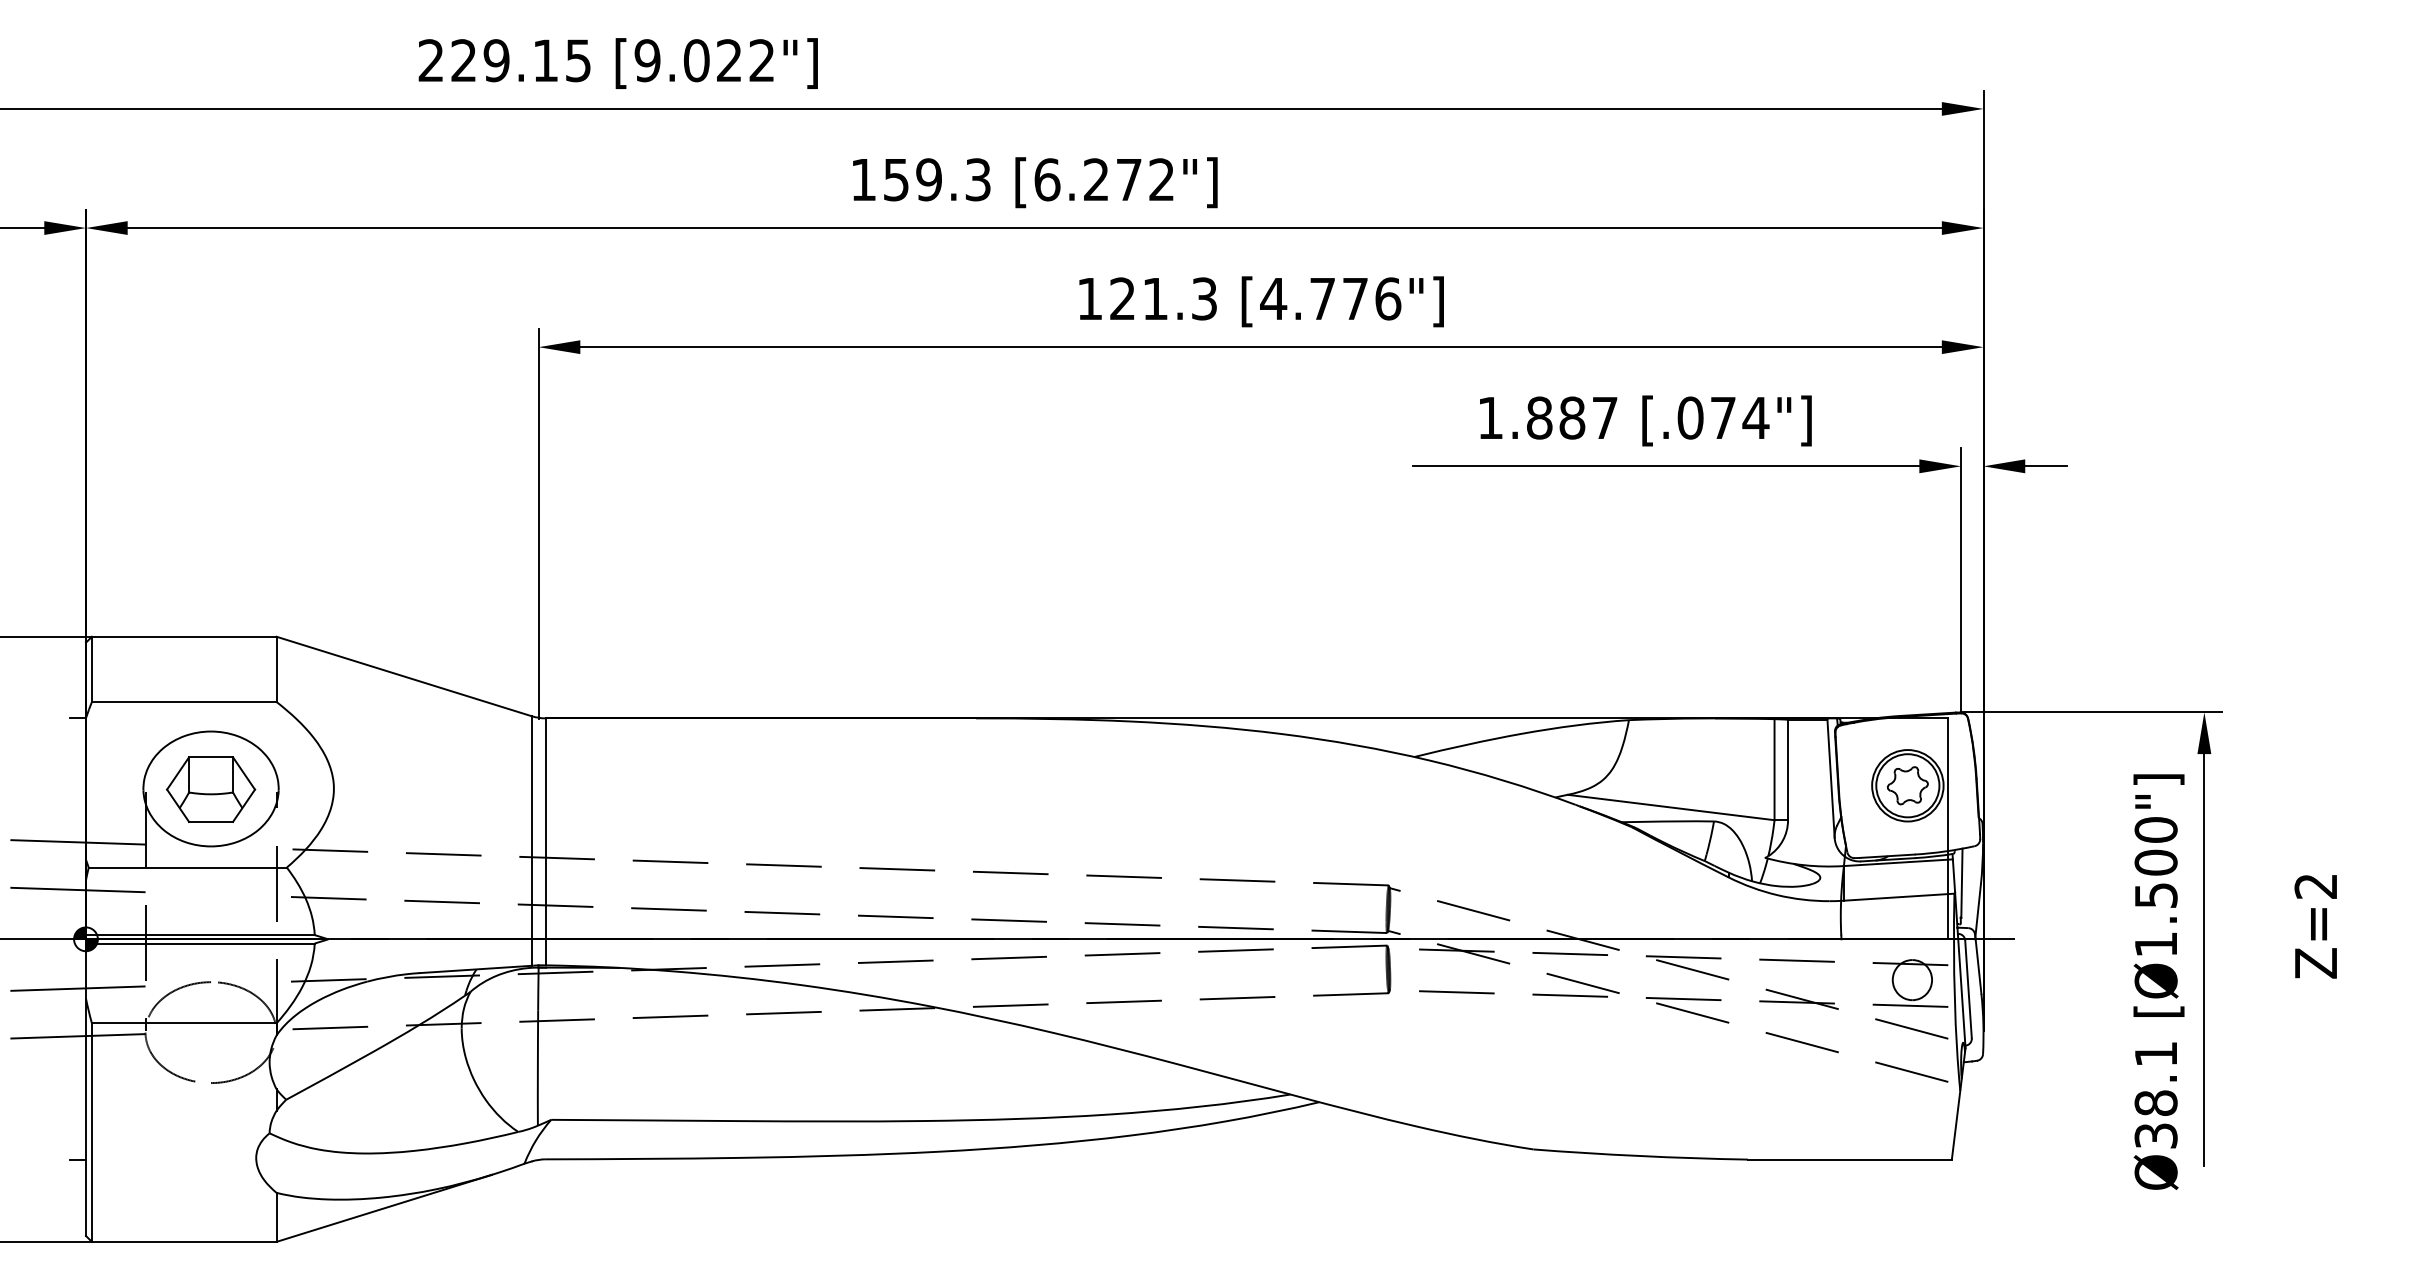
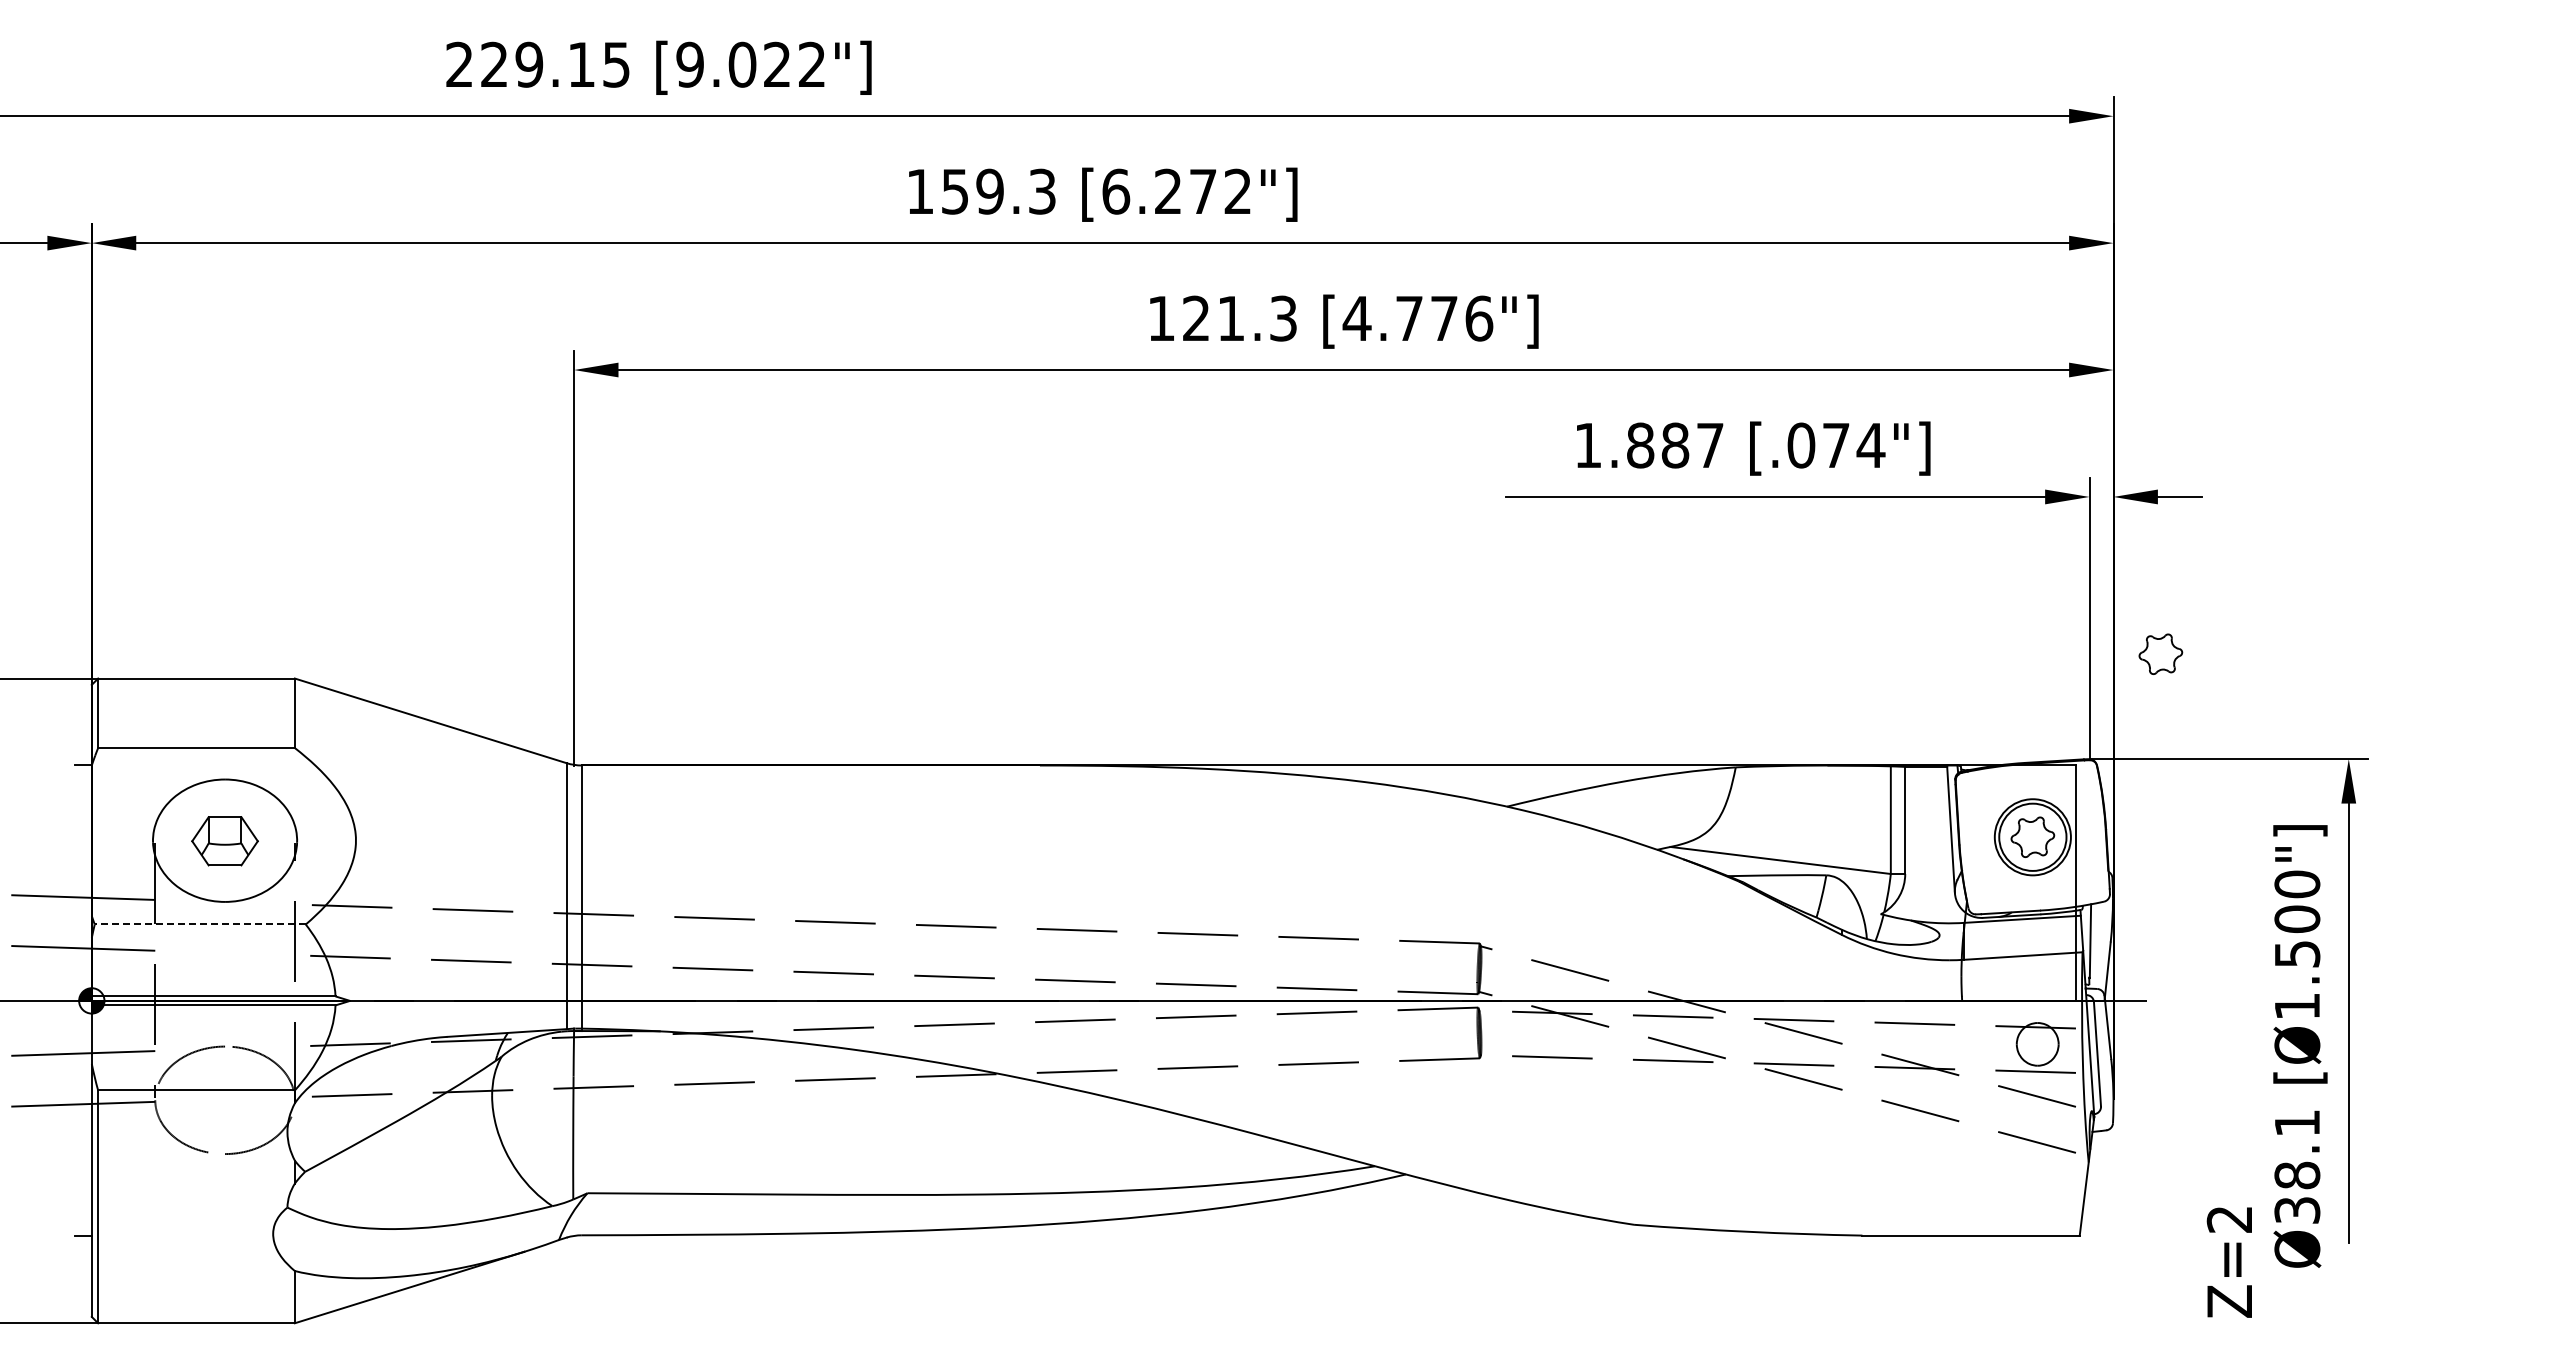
part: (2027, 613) -> (2160, 653), added
part: (210, 788) -> (224, 840), size x0.7
line: (187, 867) -> (200, 924), solid -> dashed
text: (2314, 926) -> (2228, 1262), moved

